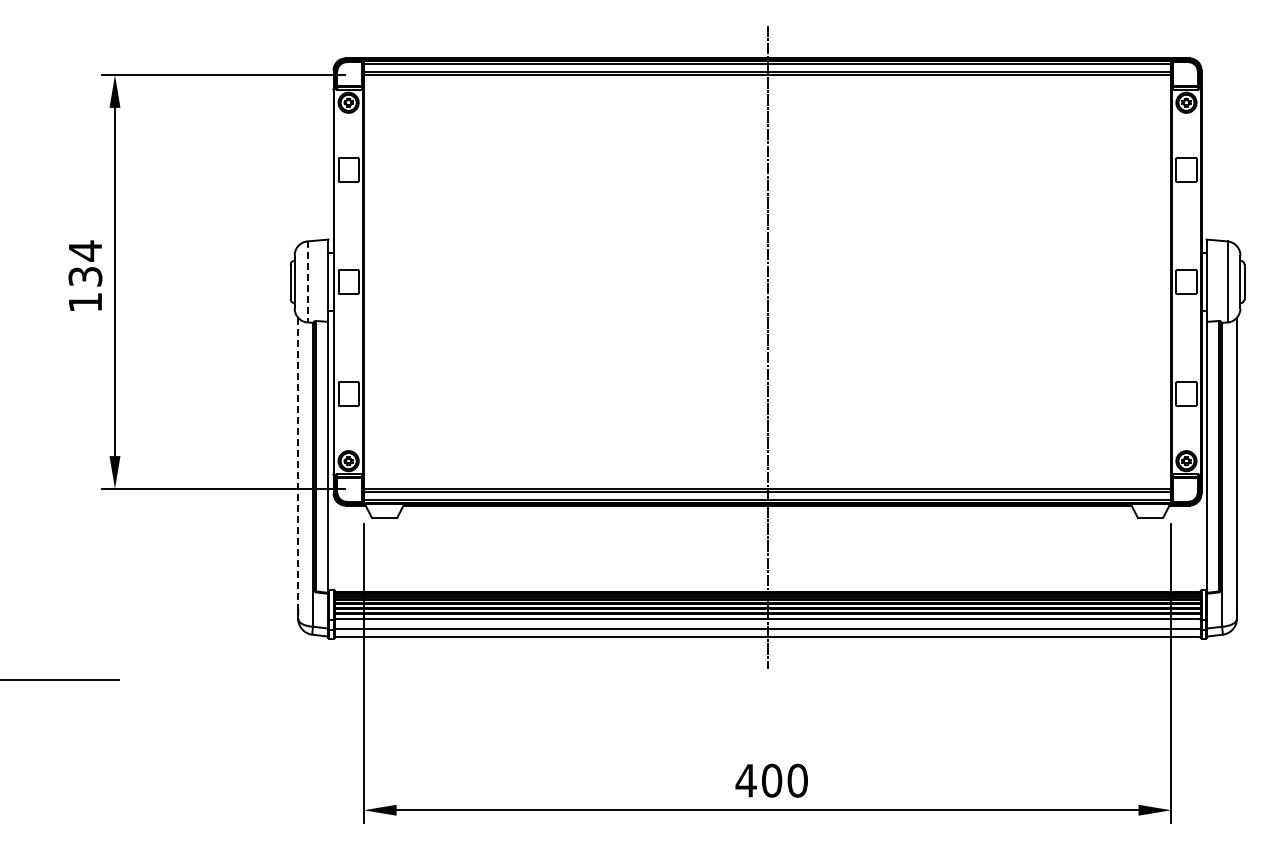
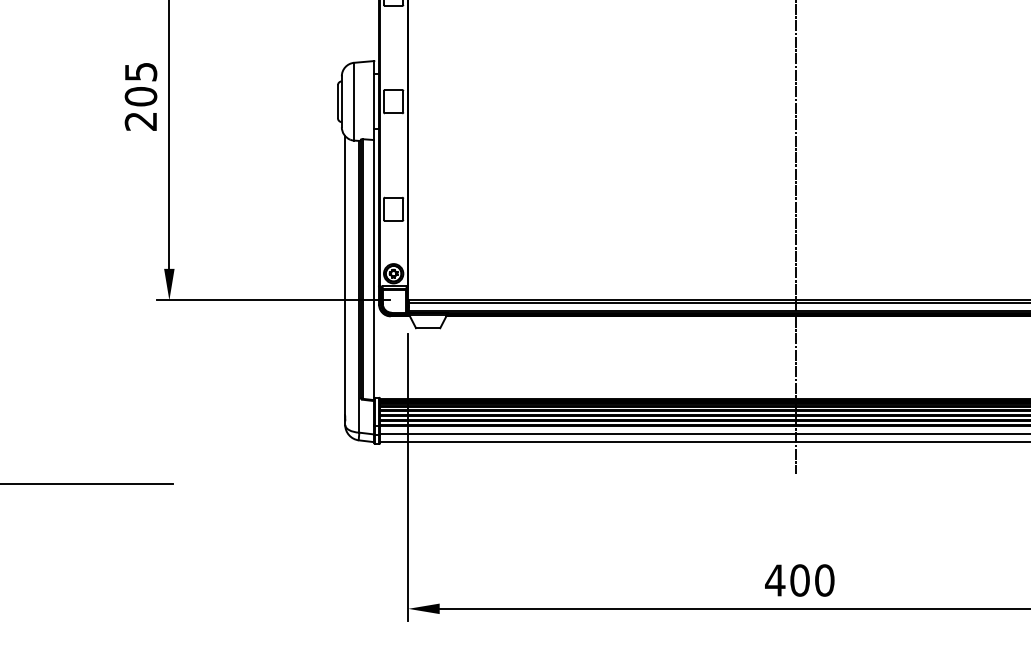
text: (85, 276) -> (141, 96), 134 -> 205
line: (307, 281) -> (354, 101), dashed -> solid
line: (298, 463) -> (345, 275), dashed -> solid

